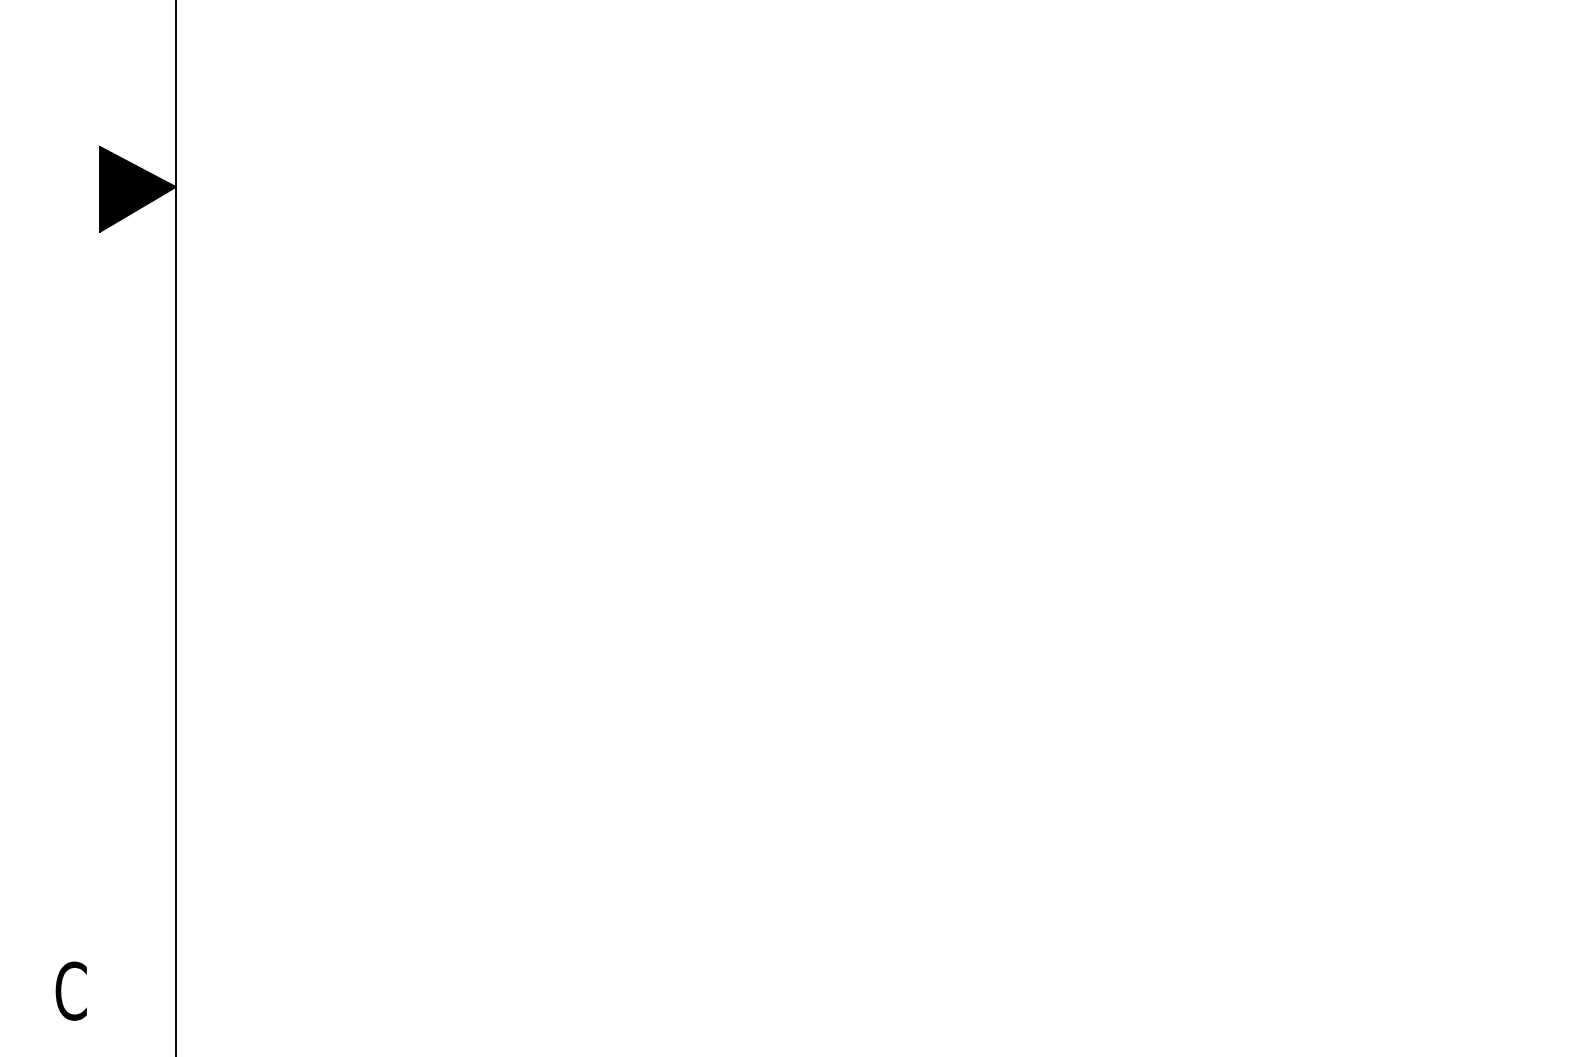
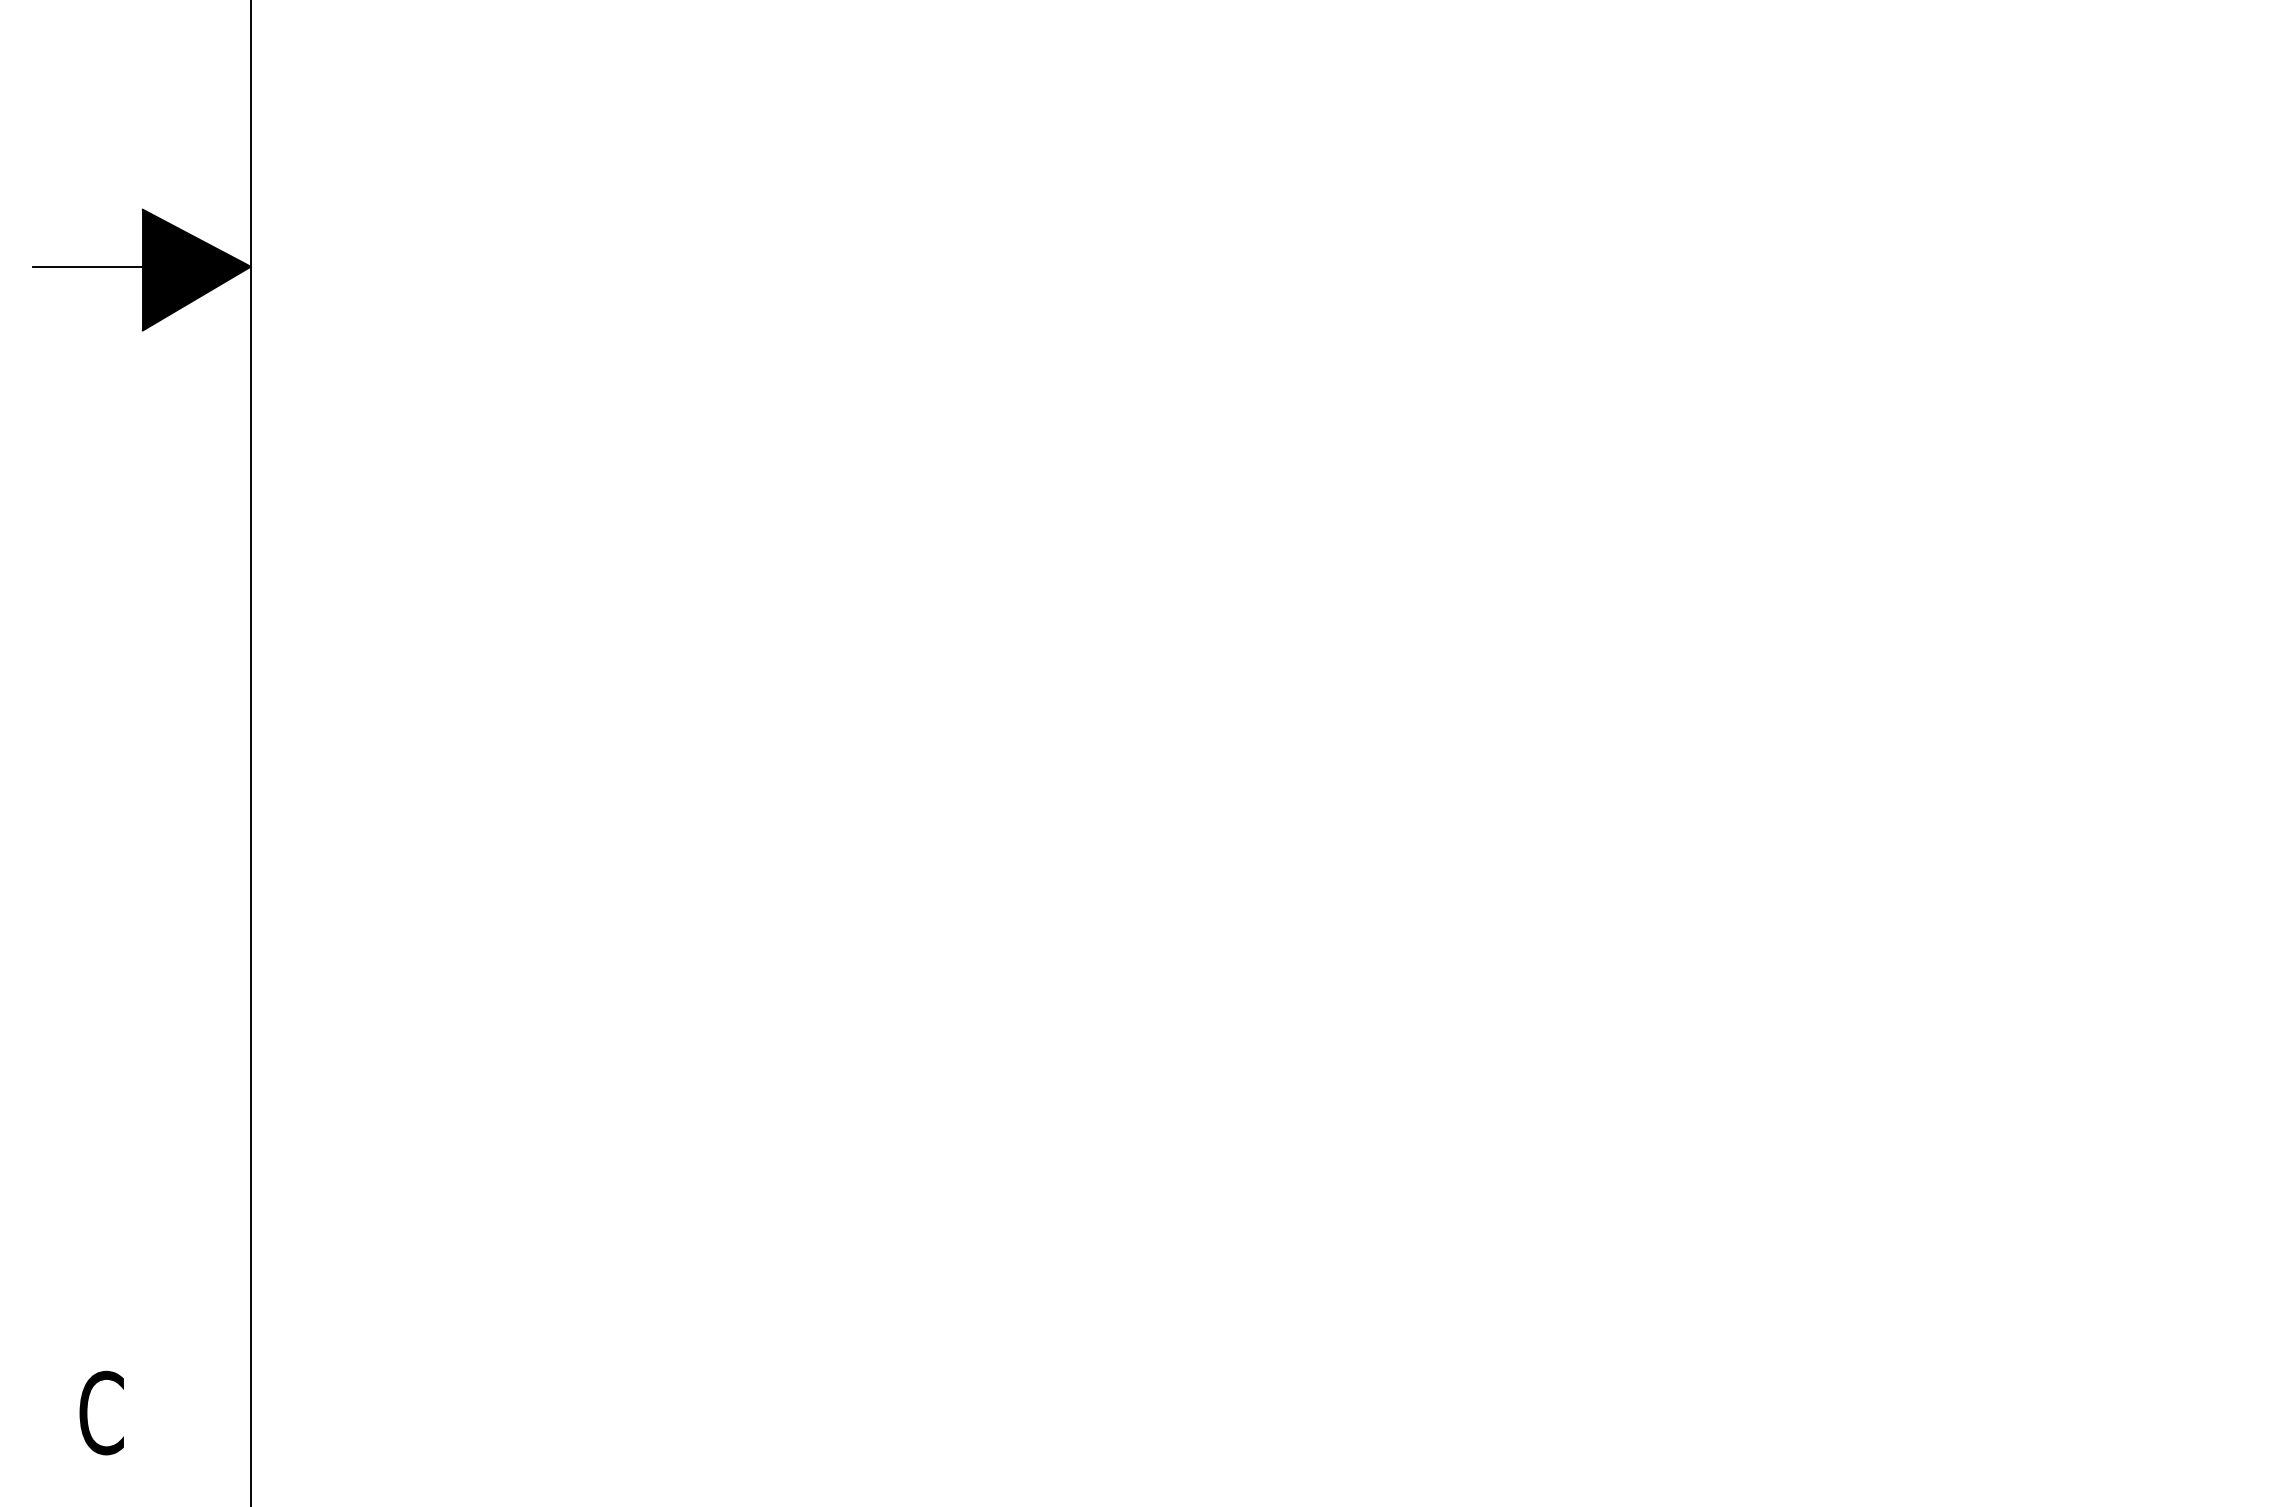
line: (61, 186) -> (87, 266), added

